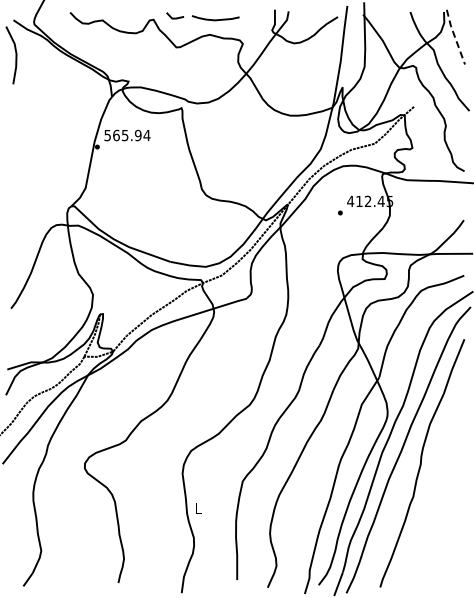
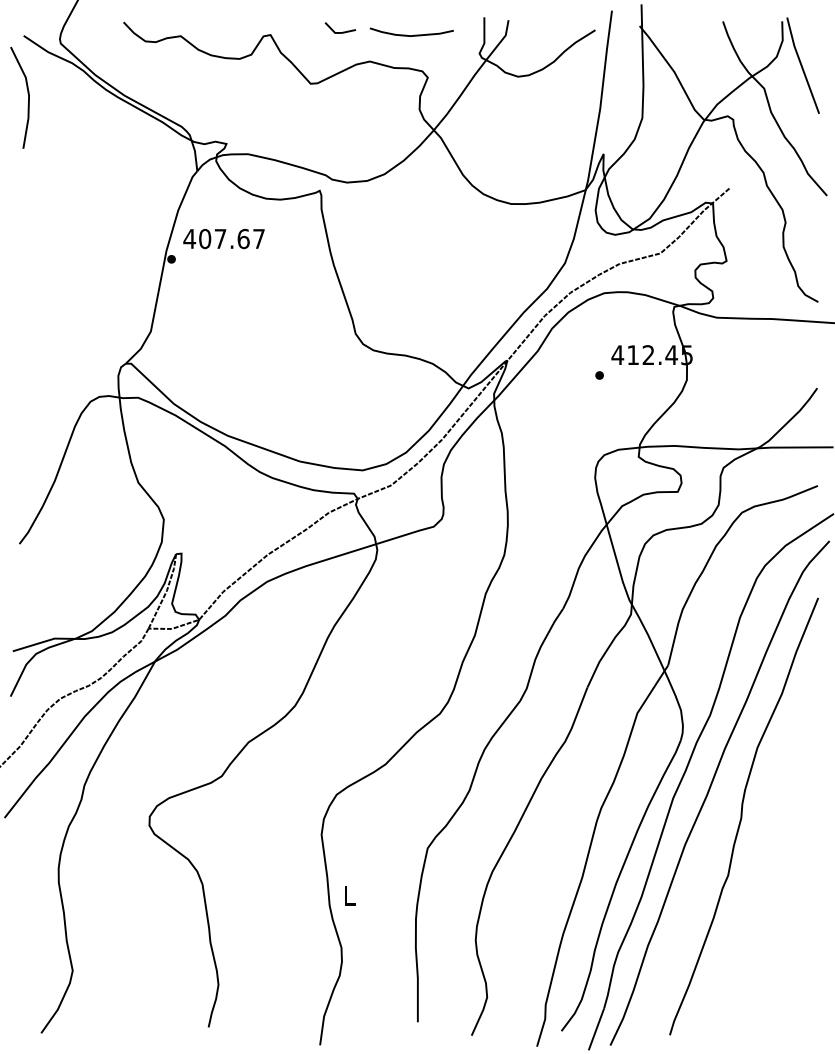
part: (202, 16) -> (388, 29), moved
line: (455, 37) -> (802, 66), dashed -> solid
text: (127, 135) -> (224, 238), 565.94 -> 407.67

